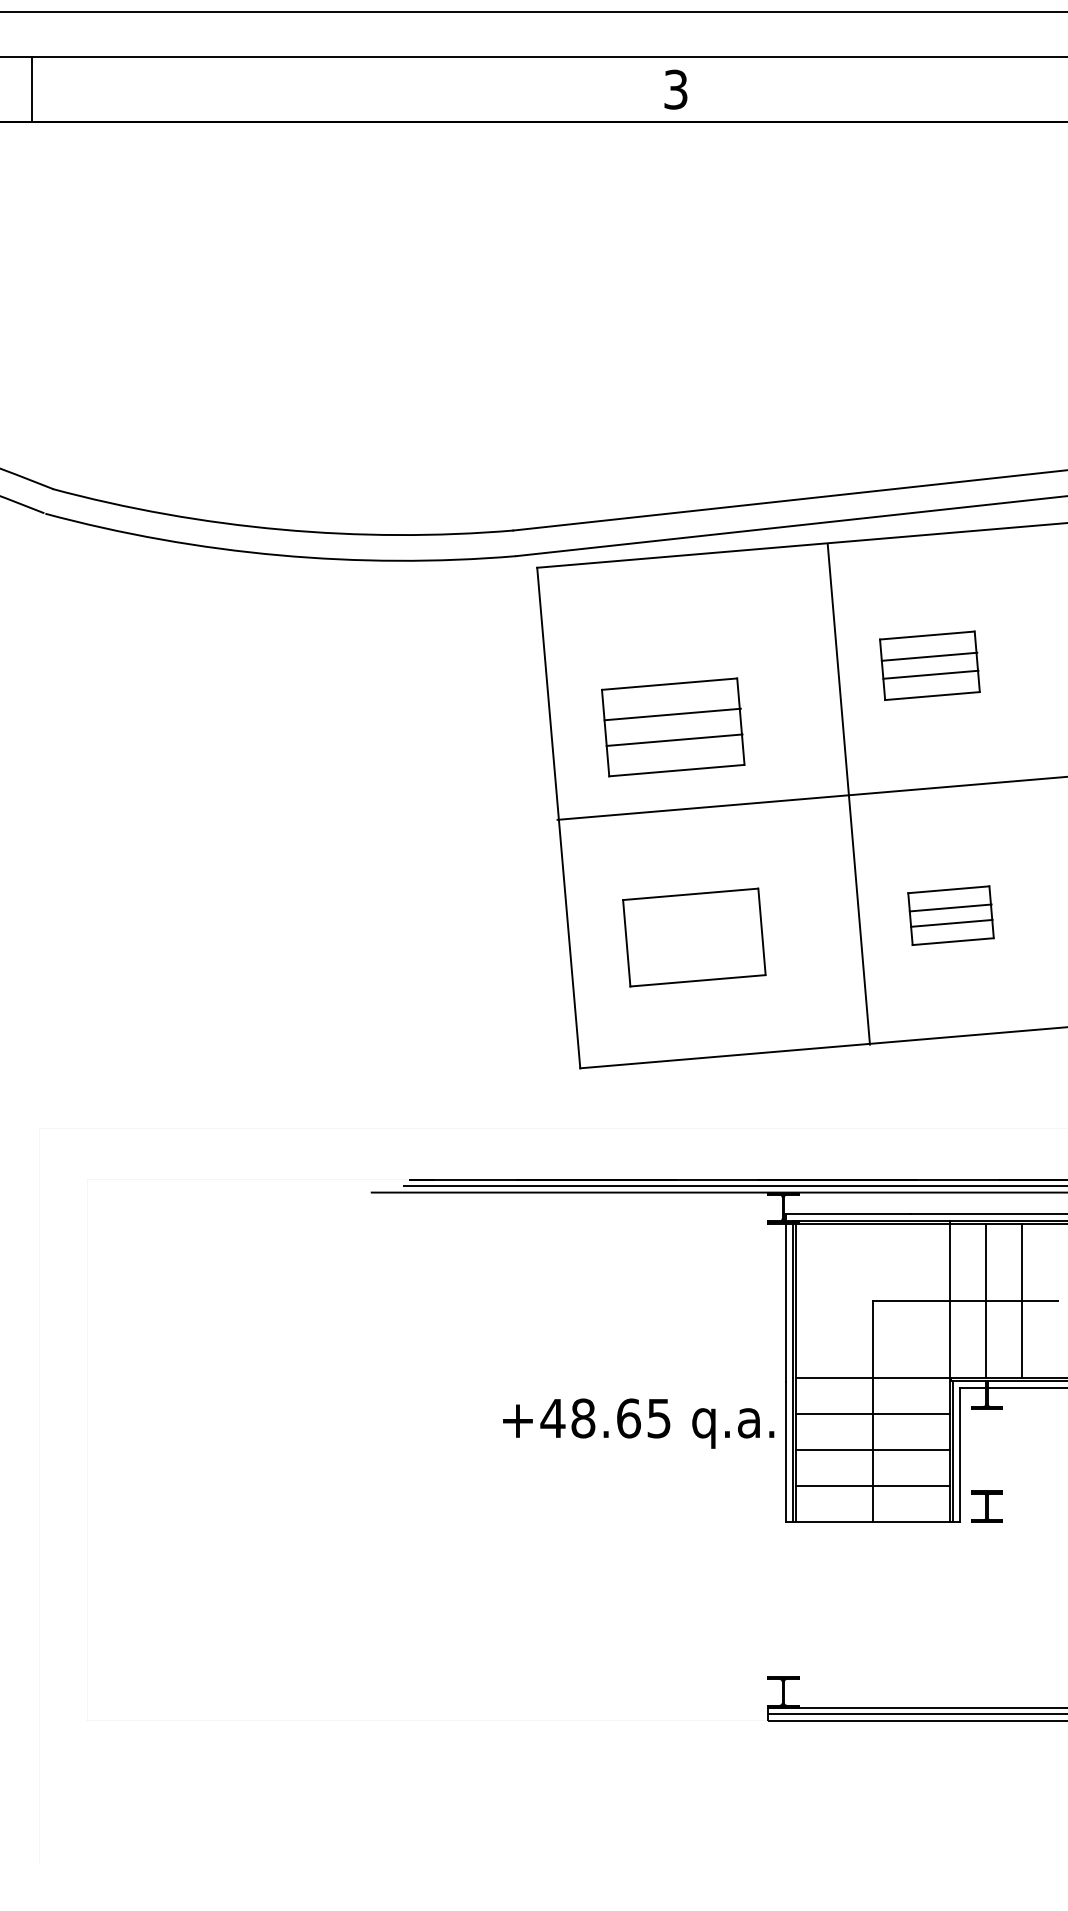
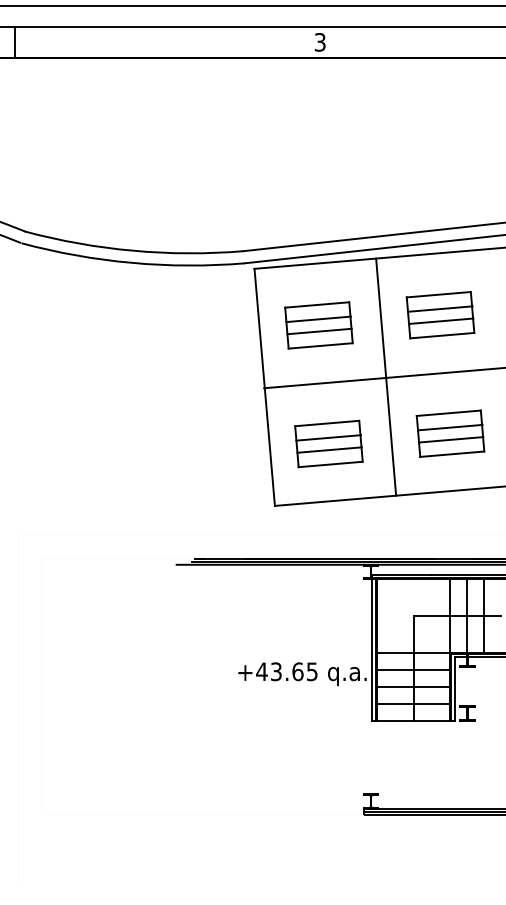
part: (929, 666) -> (440, 315), size x1.43
part: (672, 727) -> (318, 325), moved
line: (849, 792) -> (386, 376), moved
part: (950, 915) -> (450, 433), size x1.67
line: (693, 923) -> (328, 437), added
line: (695, 949) -> (329, 449), added
text: (581, 1417) -> (275, 671), +48.65 -> +43.65

